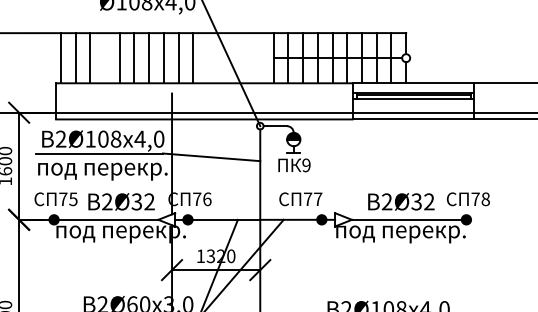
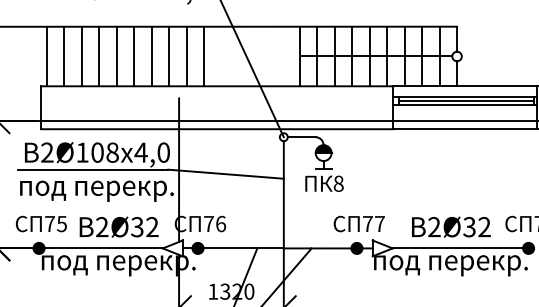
line: (104, 58) -> (98, 56), added
text: (306, 165) -> (338, 183), 9 -> 8
text: (300, 199) -> (358, 224), moved

